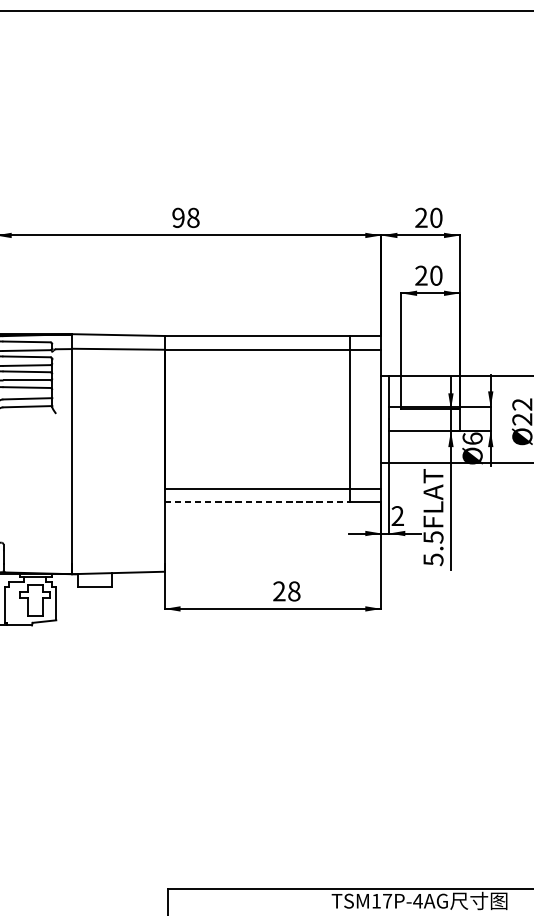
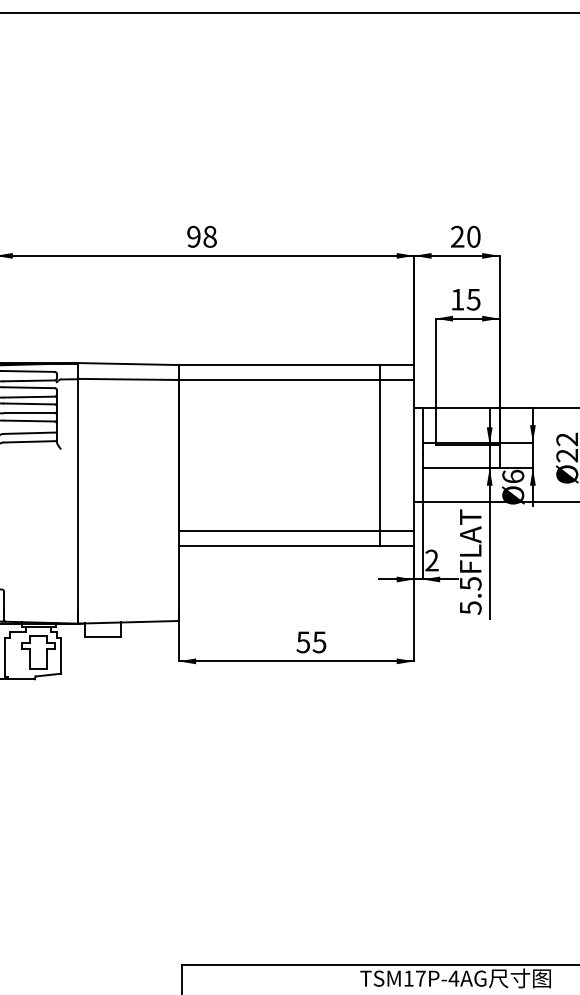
text: (428, 275) -> (465, 299), 20 -> 15
line: (257, 502) -> (279, 545), dashed -> solid
text: (286, 591) -> (311, 642), 28 -> 55

